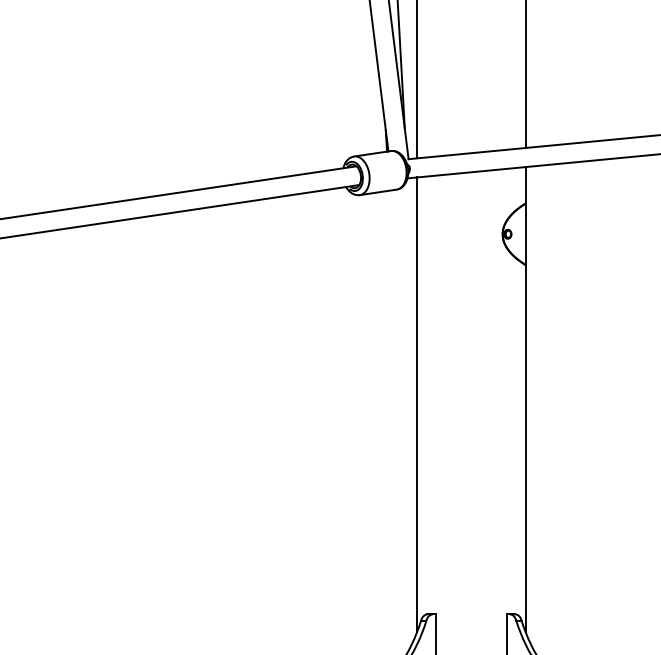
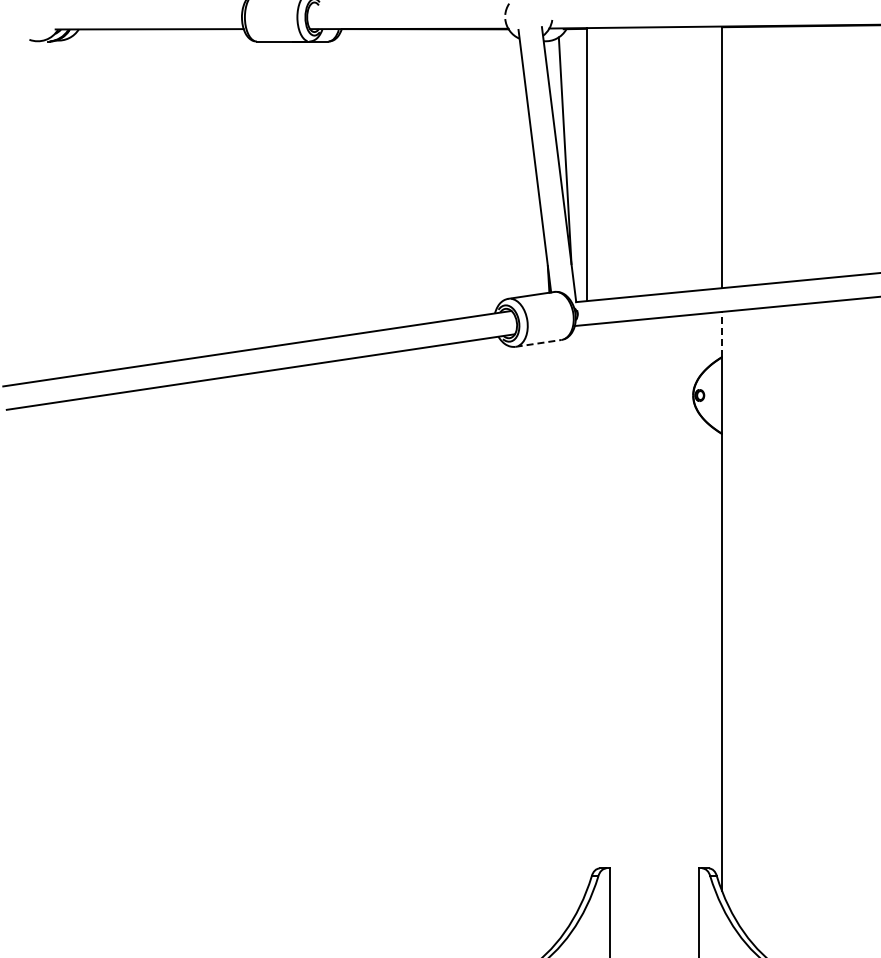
line: (525, 185) -> (721, 334), solid -> dashed
line: (379, 192) -> (539, 343), solid -> dashed
line: (416, 404) -> (586, 607), removed

